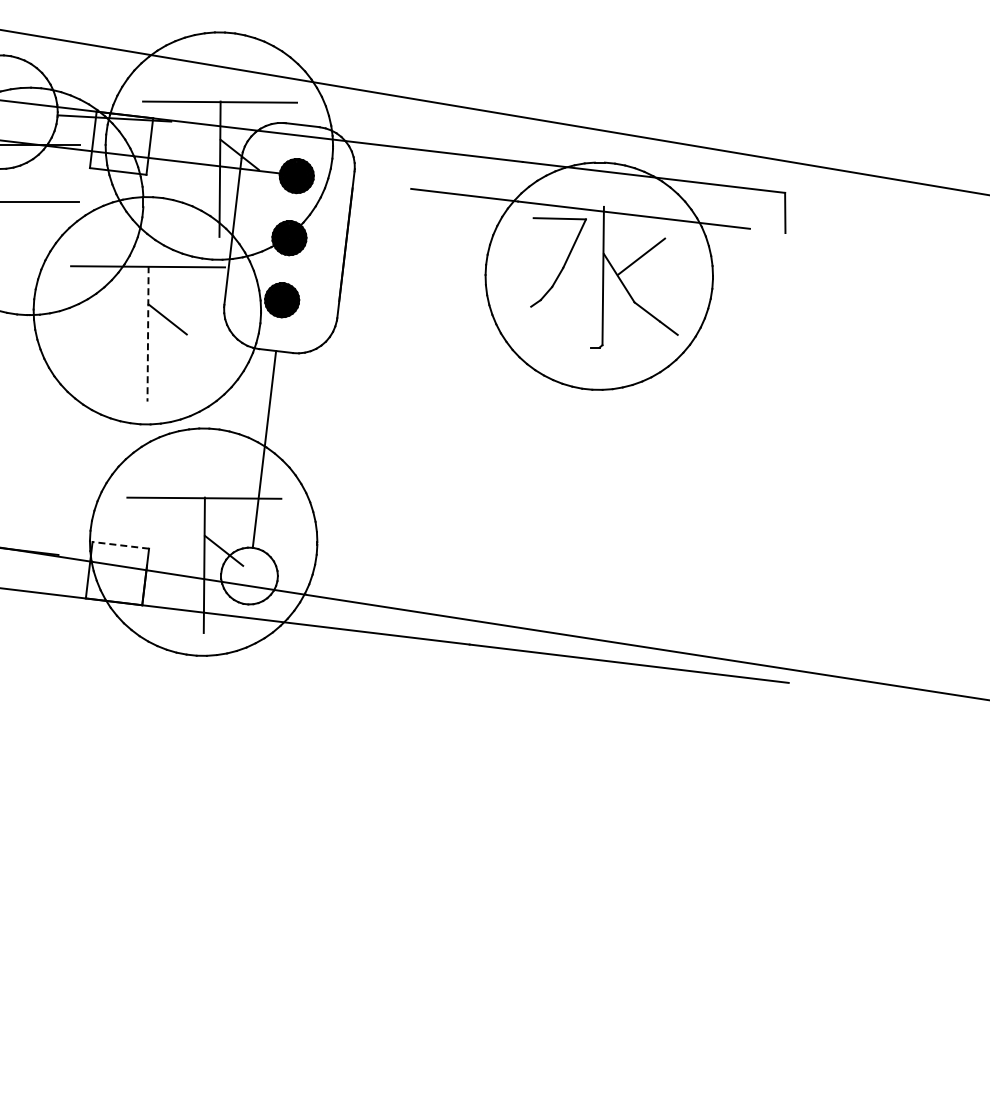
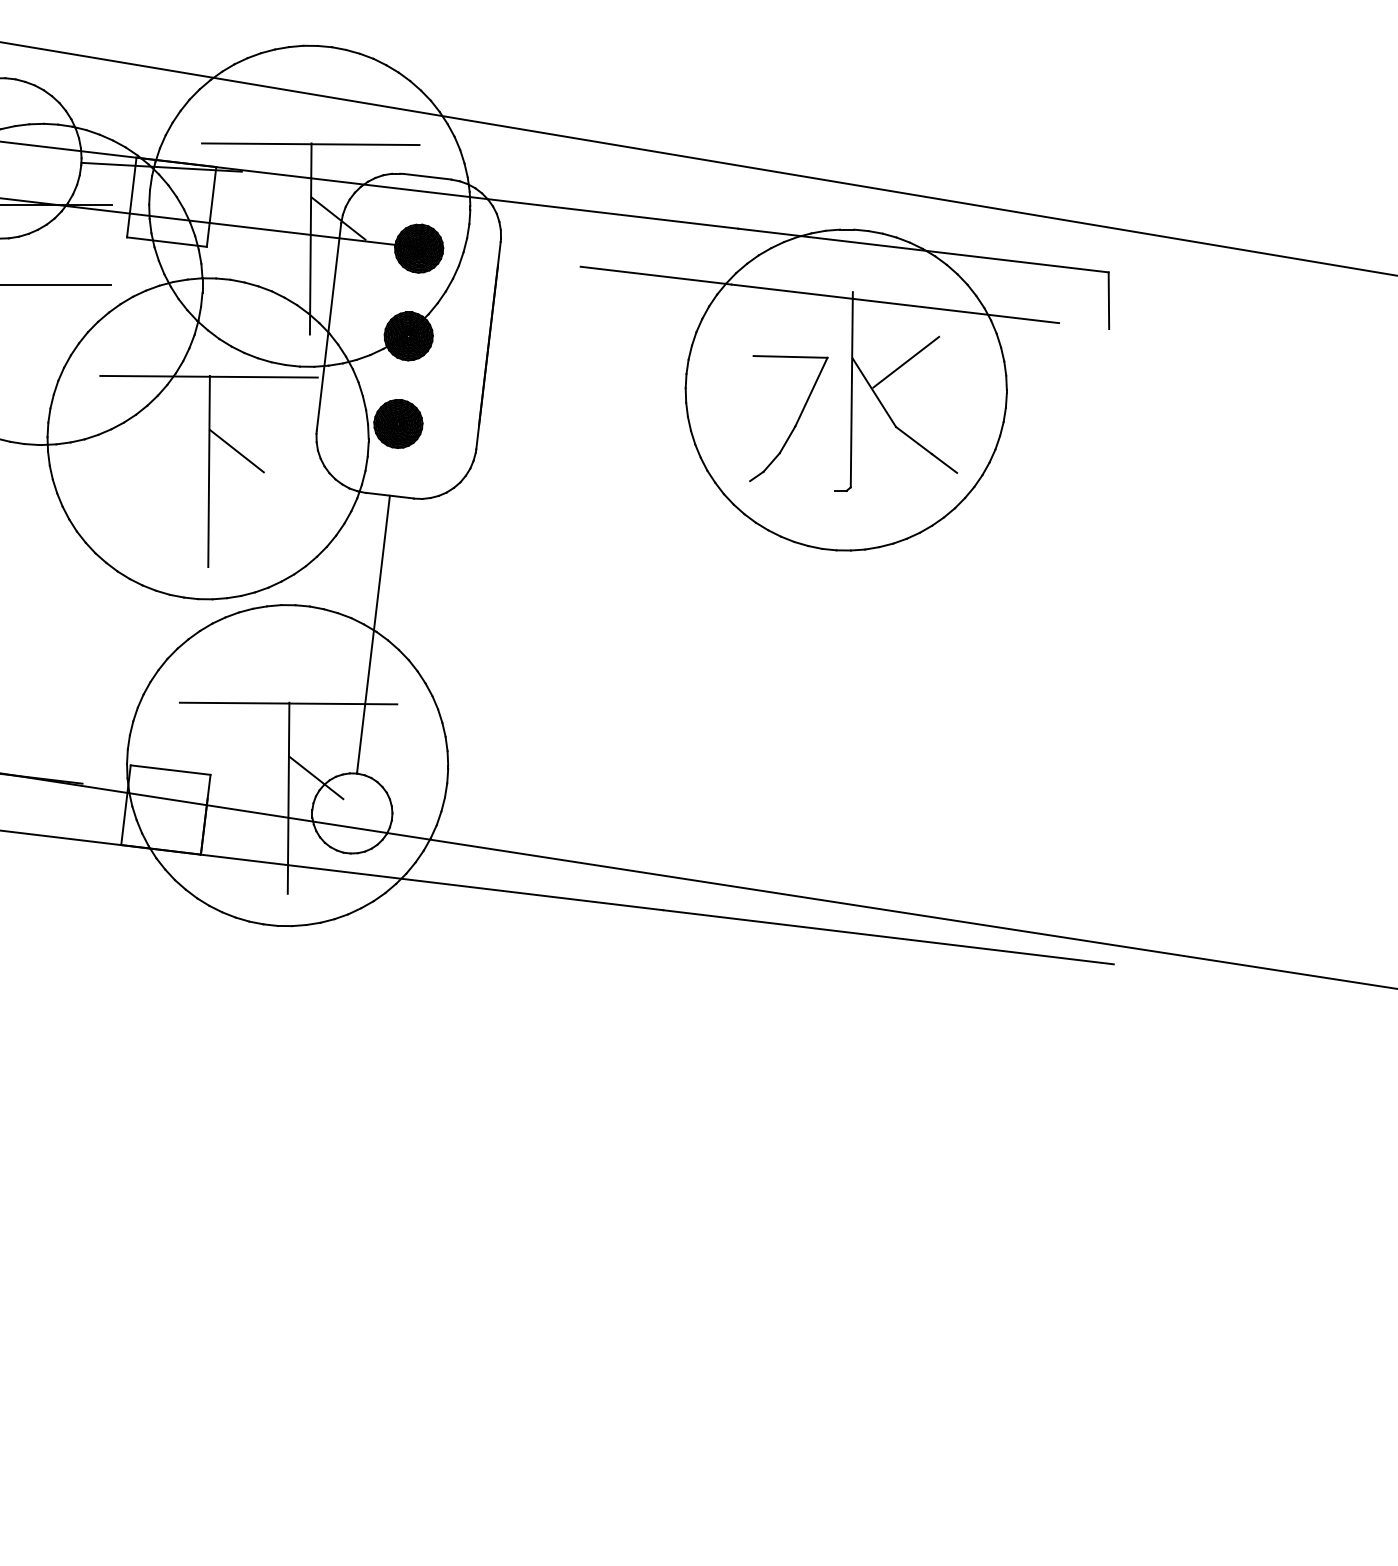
part: (558, 262) -> (788, 418), moved
line: (148, 333) -> (209, 470), dashed -> solid
line: (120, 545) -> (170, 770), dashed -> solid

